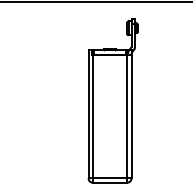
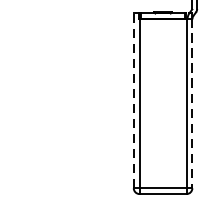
line: (88, 113) -> (133, 99), solid -> dashed
line: (131, 116) -> (192, 103), solid -> dashed

